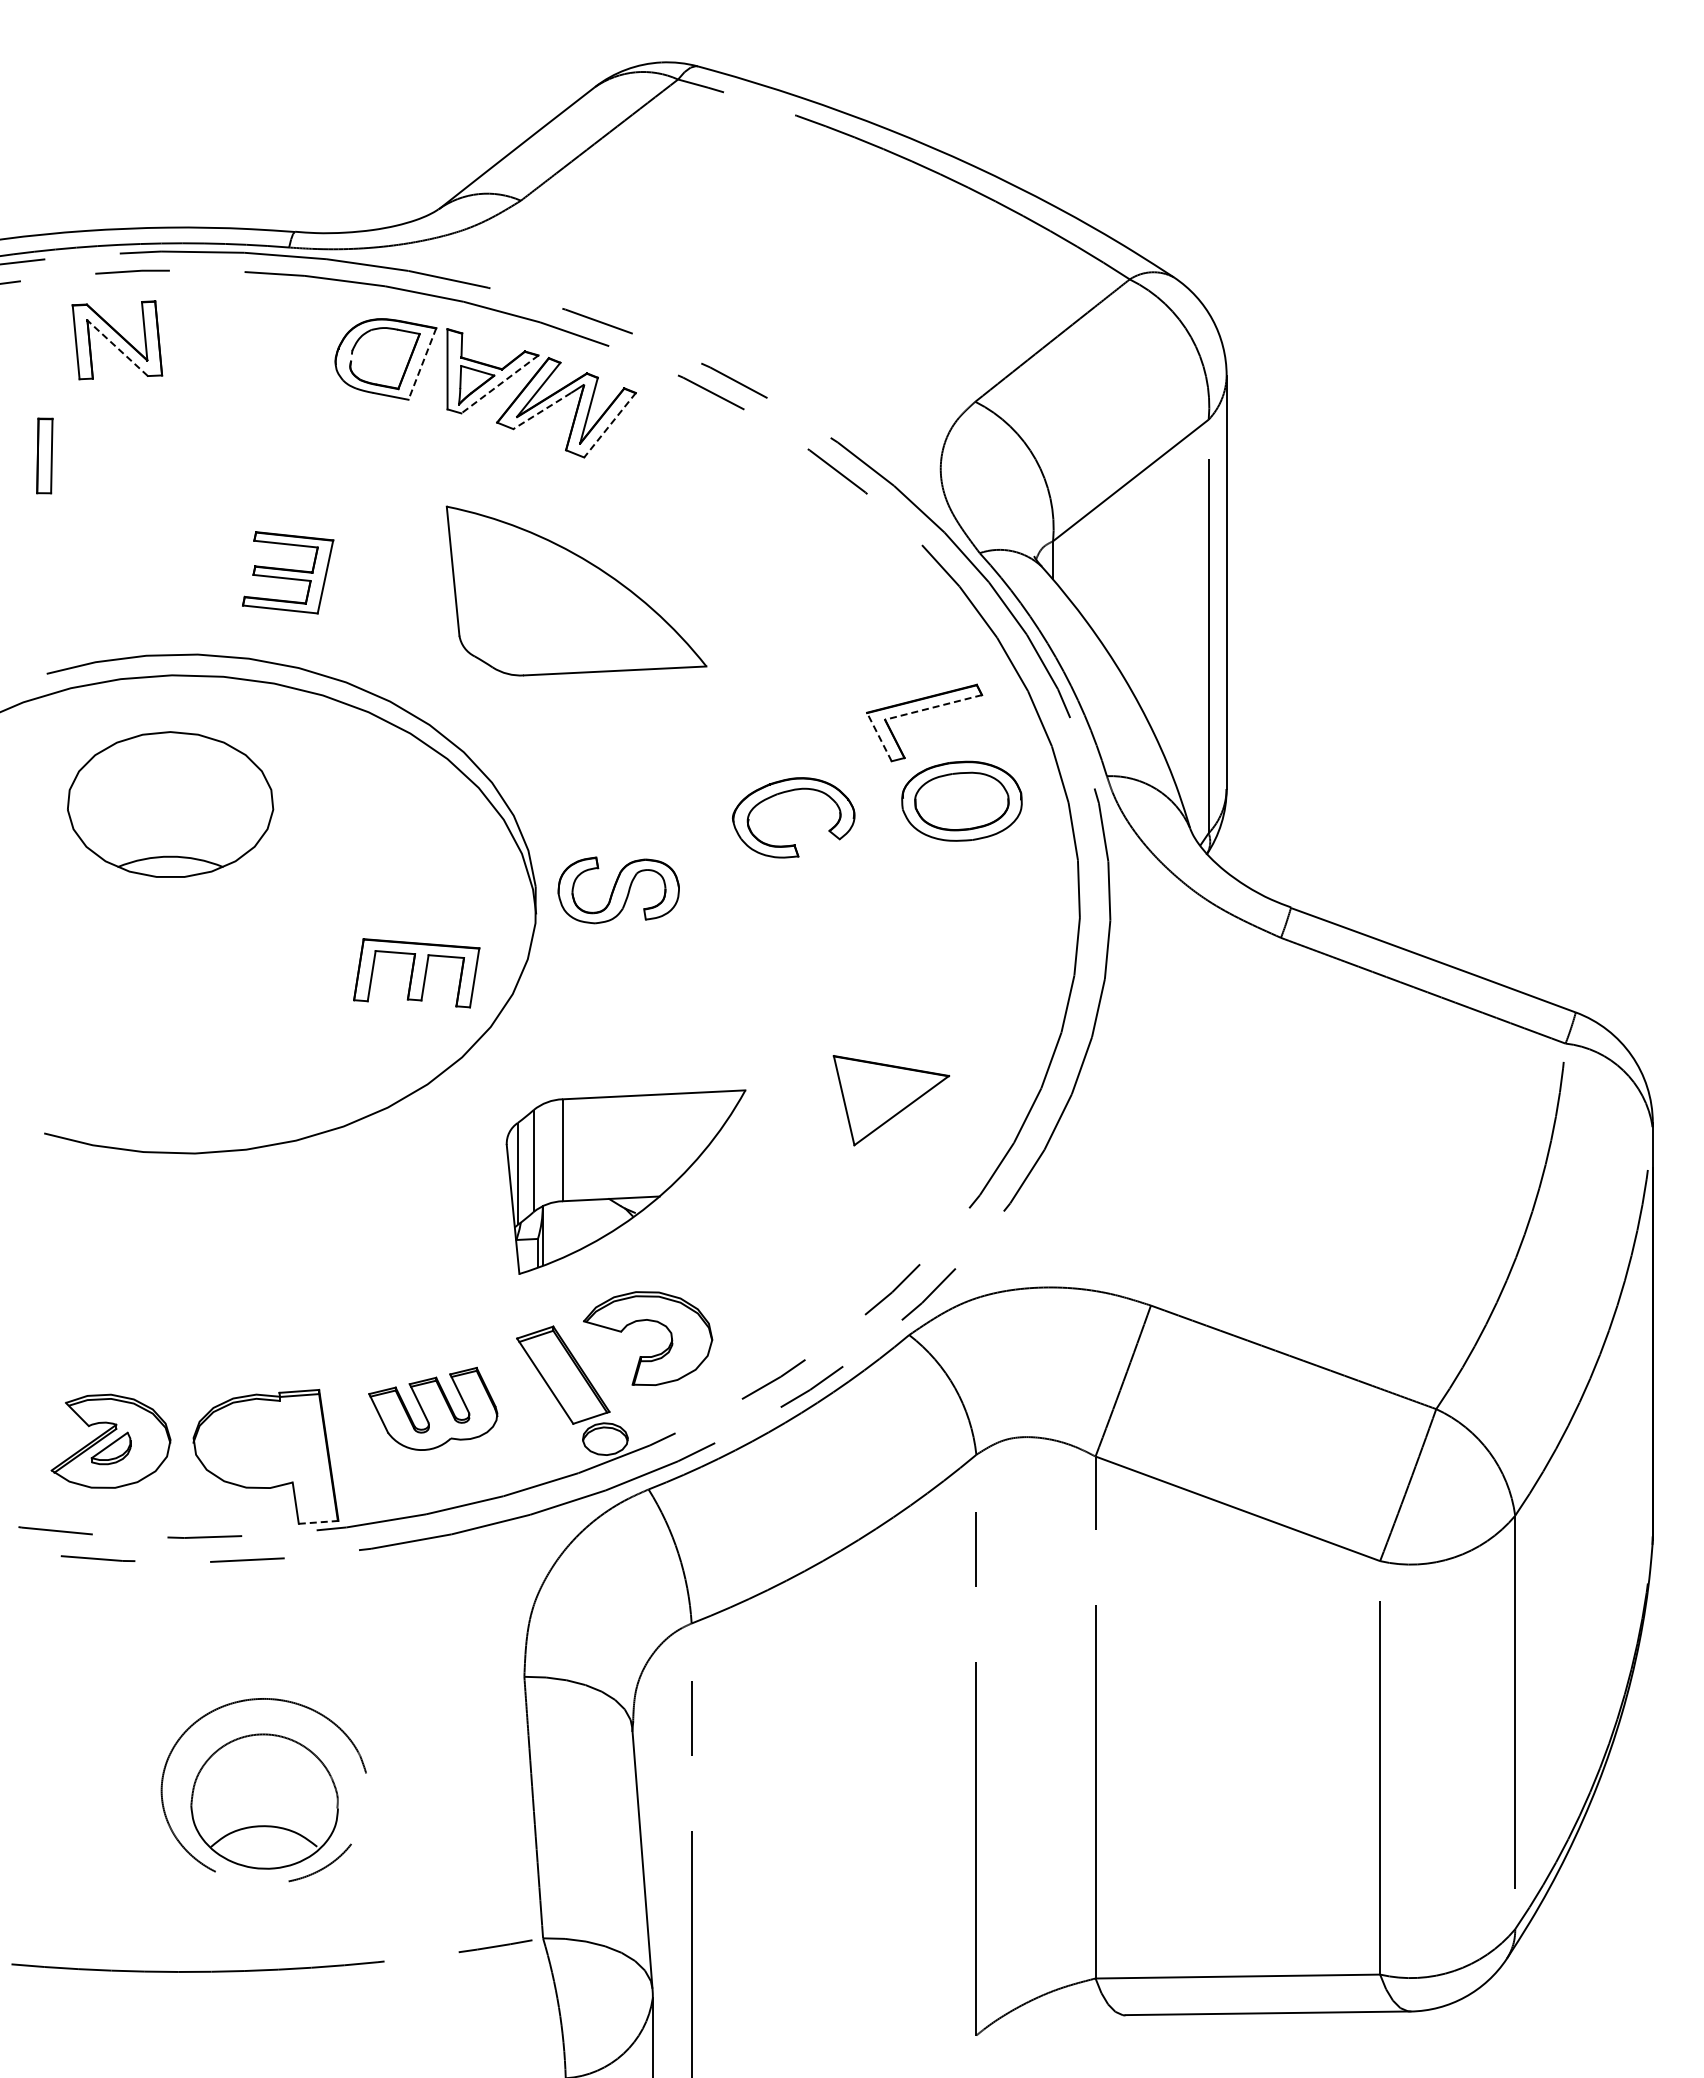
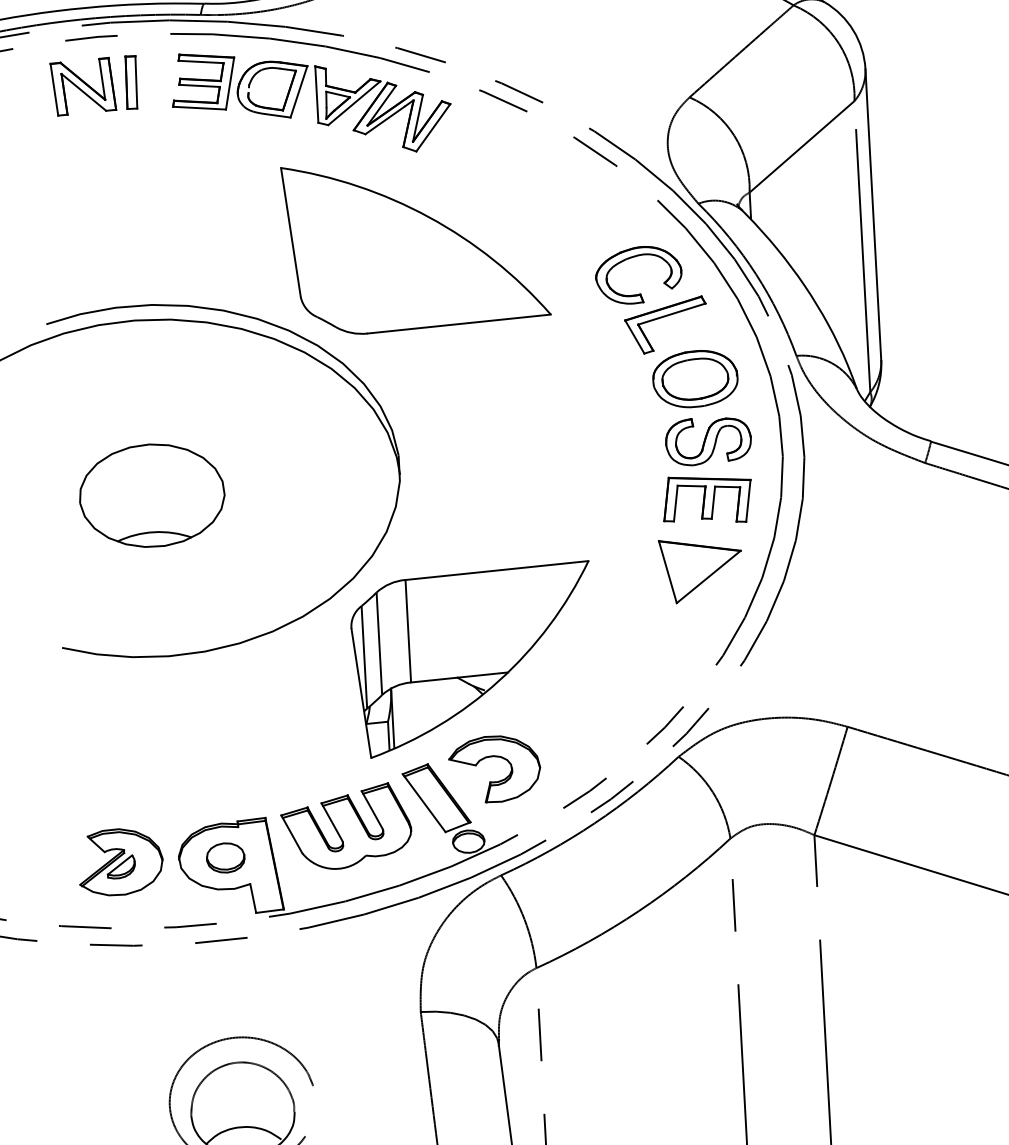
line: (117, 347) -> (83, 91), dashed -> solid
line: (422, 364) -> (299, 92), dashed -> solid
line: (499, 384) -> (354, 103), dashed -> solid
line: (541, 411) -> (384, 120), dashed -> solid
line: (609, 425) -> (432, 128), dashed -> solid
part: (44, 455) -> (131, 82), moved
part: (288, 572) -> (203, 81), moved
part: (576, 590) -> (416, 245), size x1.43
line: (933, 707) -> (671, 314), dashed -> solid
line: (879, 736) -> (634, 336), dashed -> solid
part: (787, 792) -> (633, 257), moved
part: (170, 804) -> (152, 495), moved
part: (618, 890) -> (708, 441), moved
part: (416, 973) -> (707, 500), moved
part: (891, 1100) -> (701, 570), moved
part: (625, 1182) -> (473, 660), size x1.43
part: (432, 1408) -> (345, 826), size x1.43
part: (259, 1443) -> (225, 857), added
line: (318, 1522) -> (269, 911), dashed -> solid

